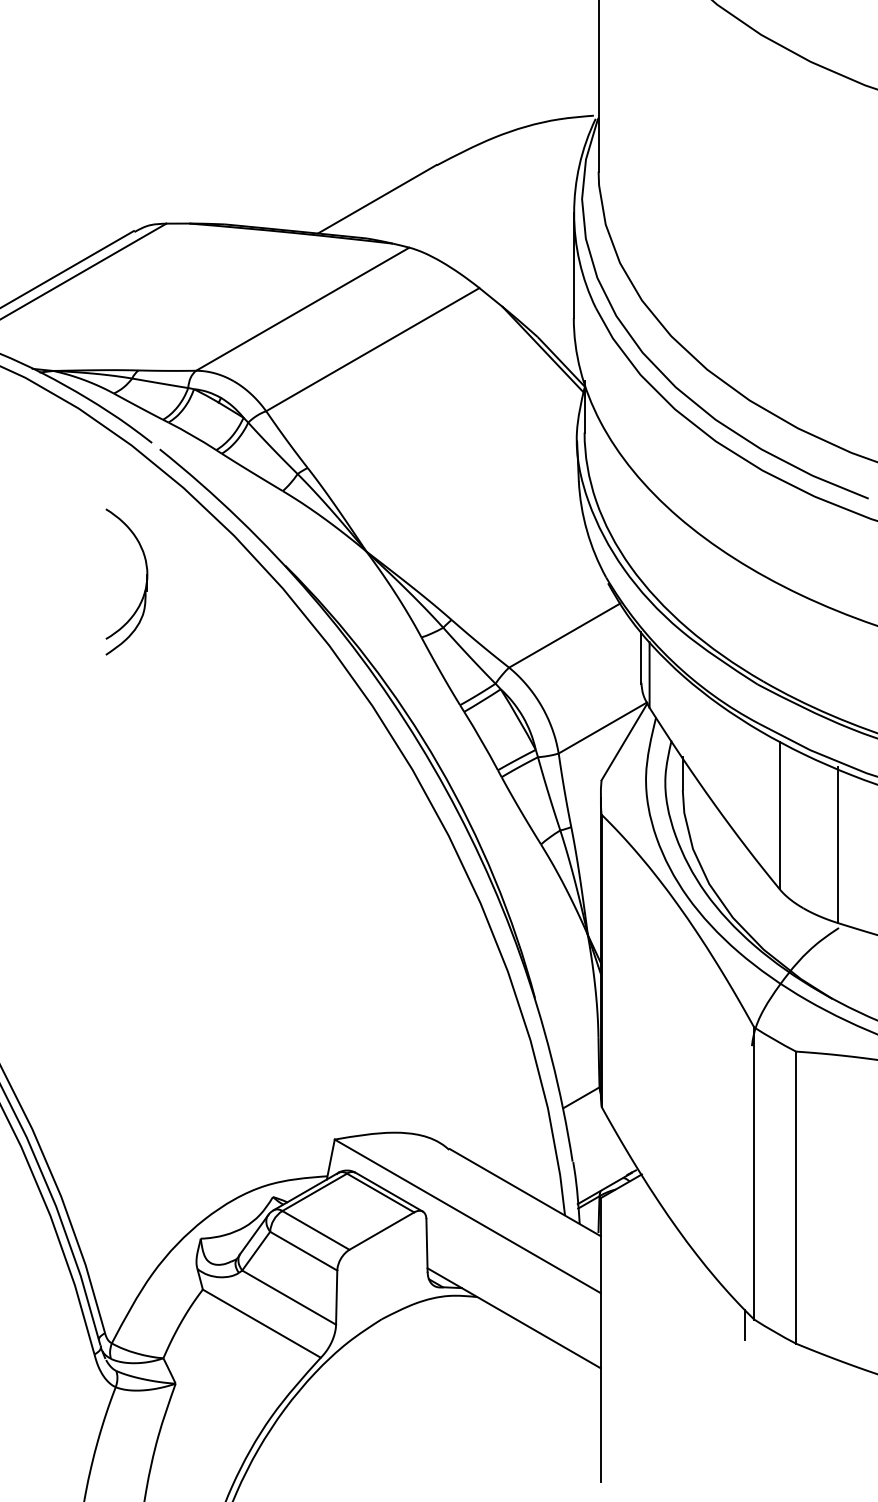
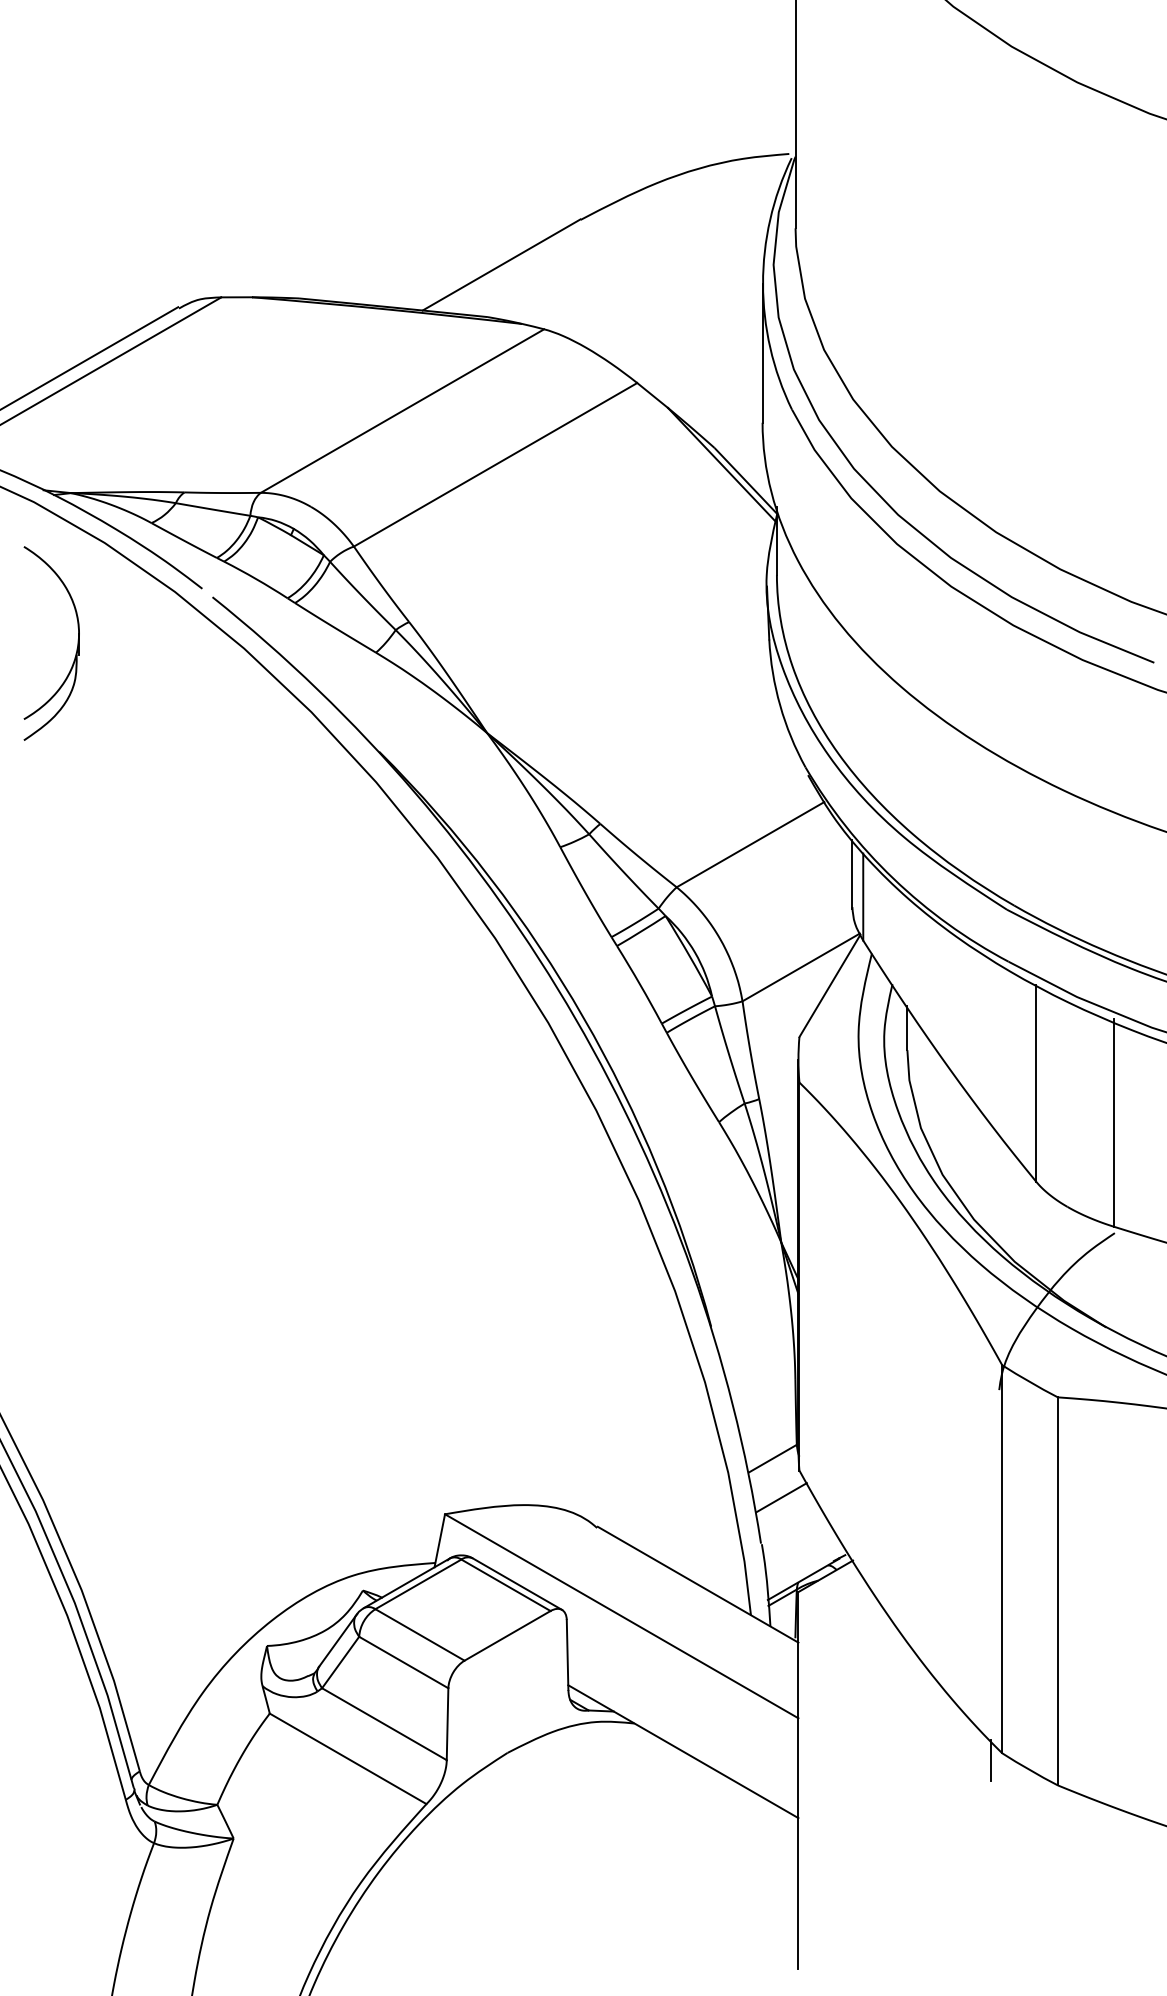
part: (145, 585) -> (76, 648), moved
line: (588, 1126) -> (781, 1497), added

